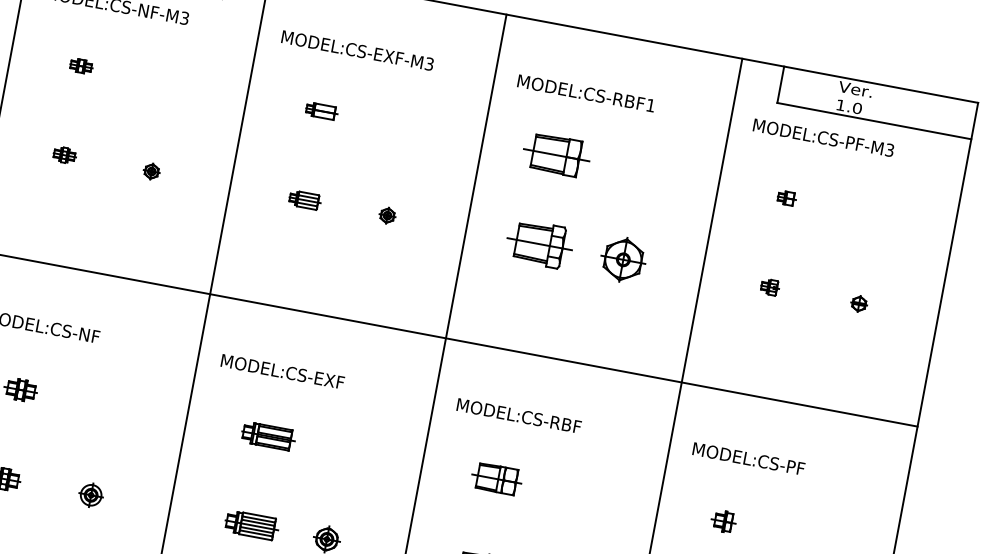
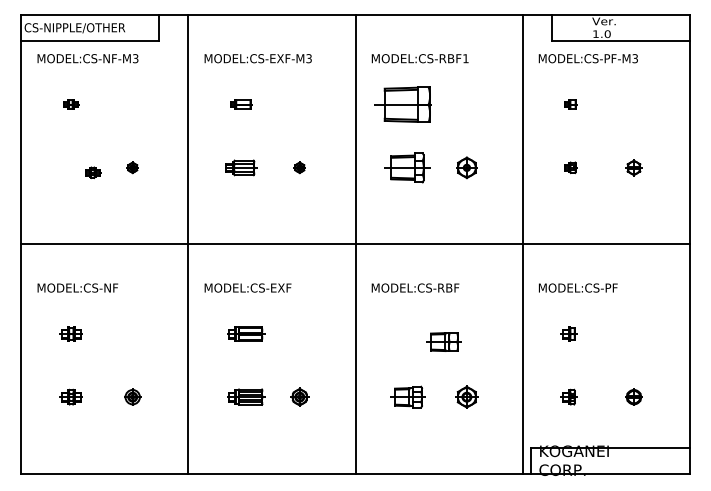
part: (65, 154) -> (93, 172), moved
part: (556, 154) -> (407, 104), size x1.4
part: (305, 199) -> (241, 167), size x1.4
part: (622, 259) -> (466, 167), size x0.7
part: (858, 303) -> (633, 167), size x1.4
part: (495, 477) -> (443, 341), moved

